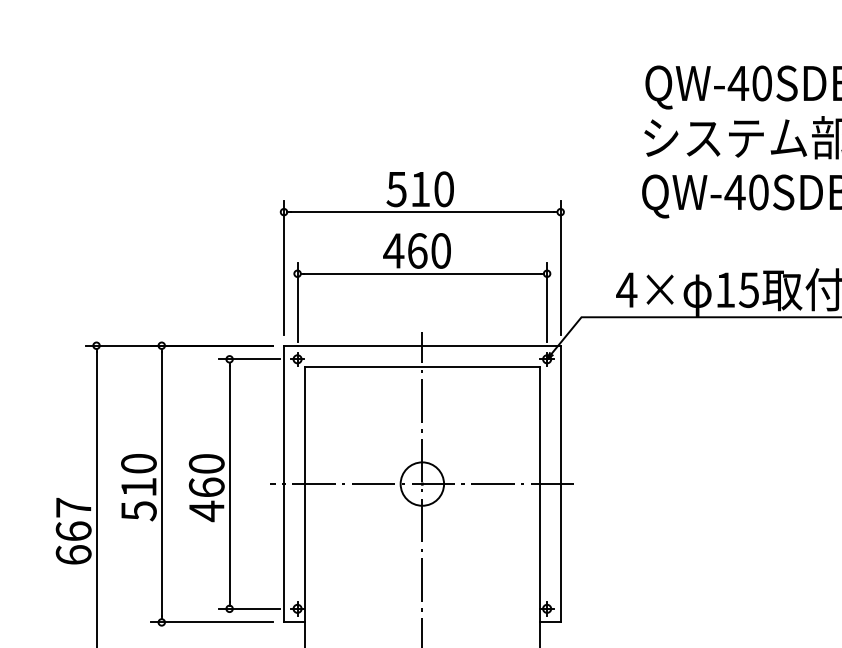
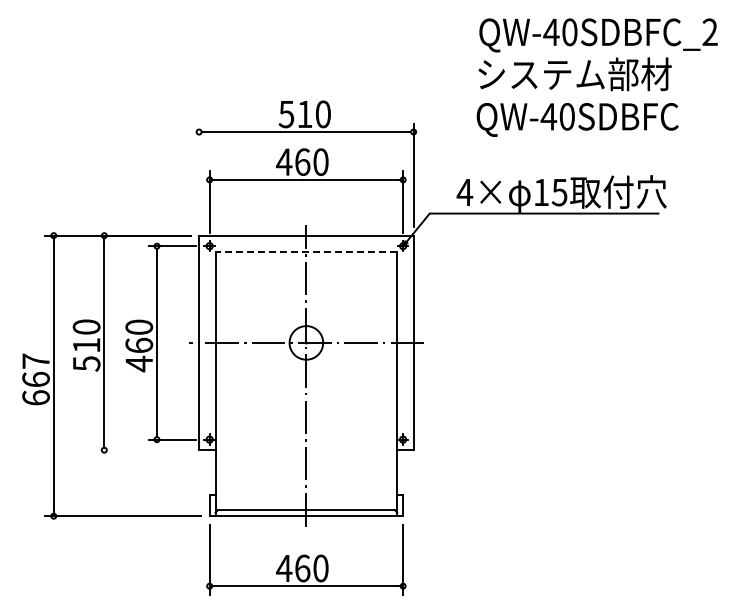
line: (284, 268) -> (199, 175), removed
line: (422, 367) -> (306, 252), solid -> dashed
line: (210, 622) -> (142, 450), removed

